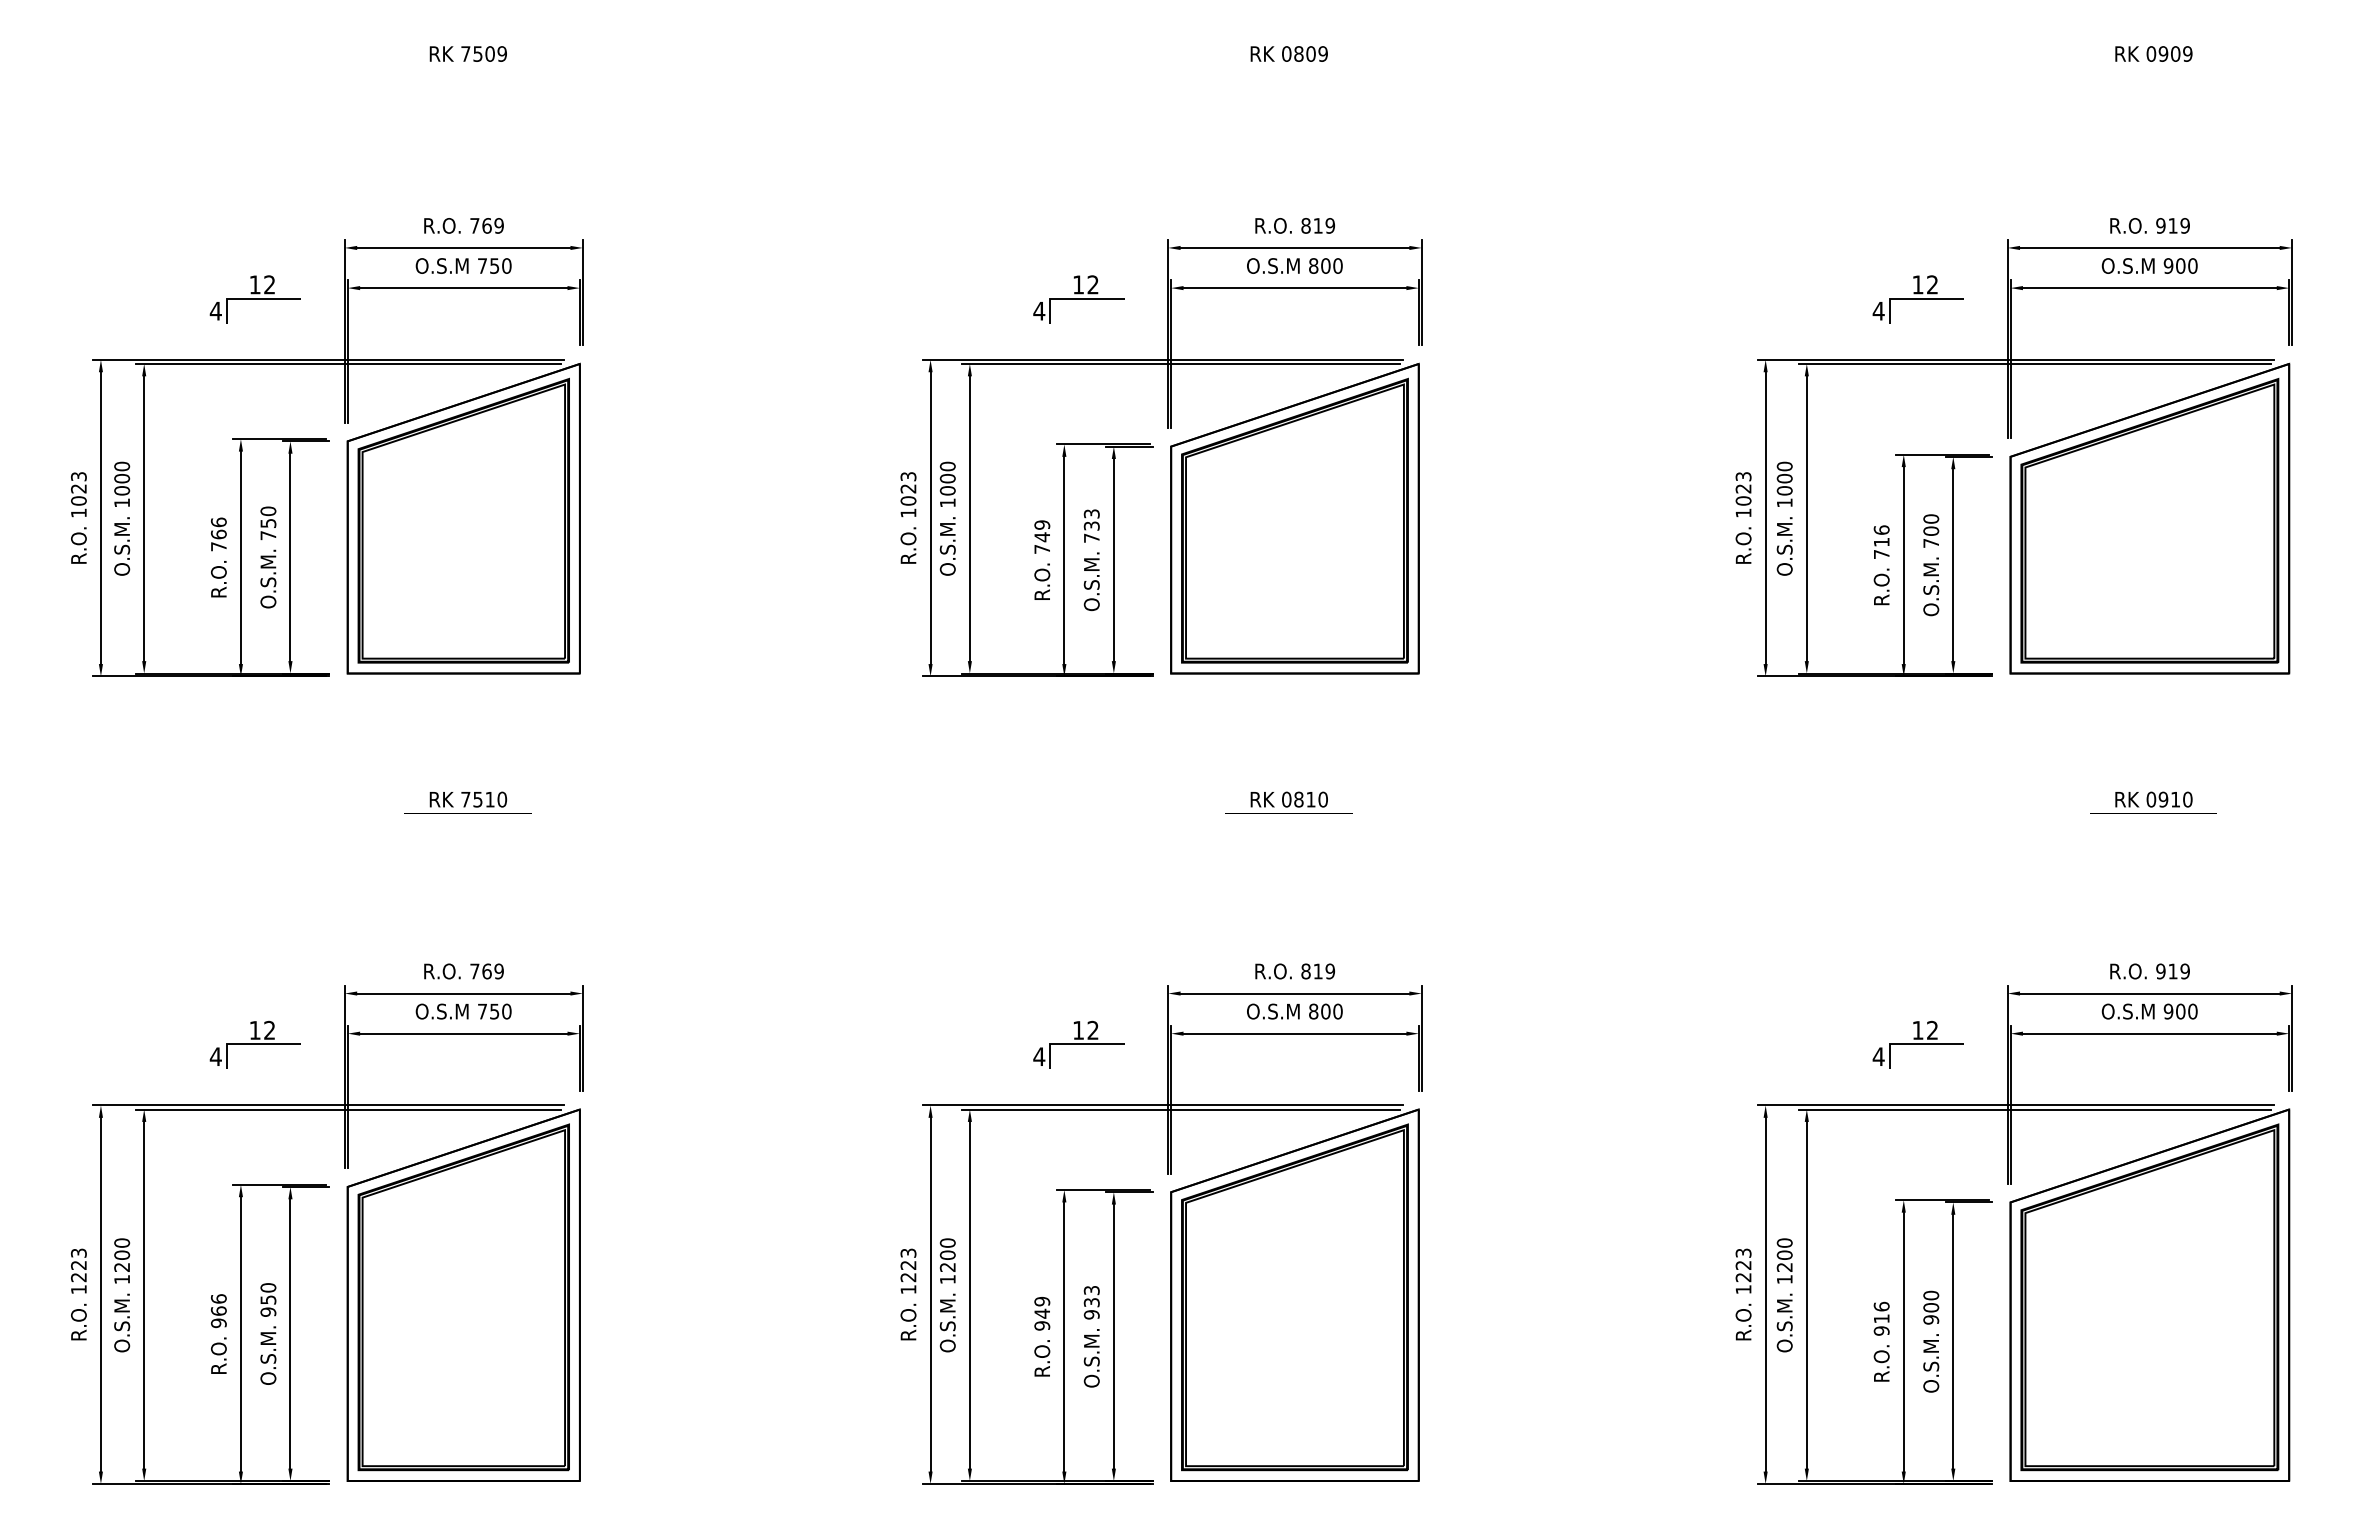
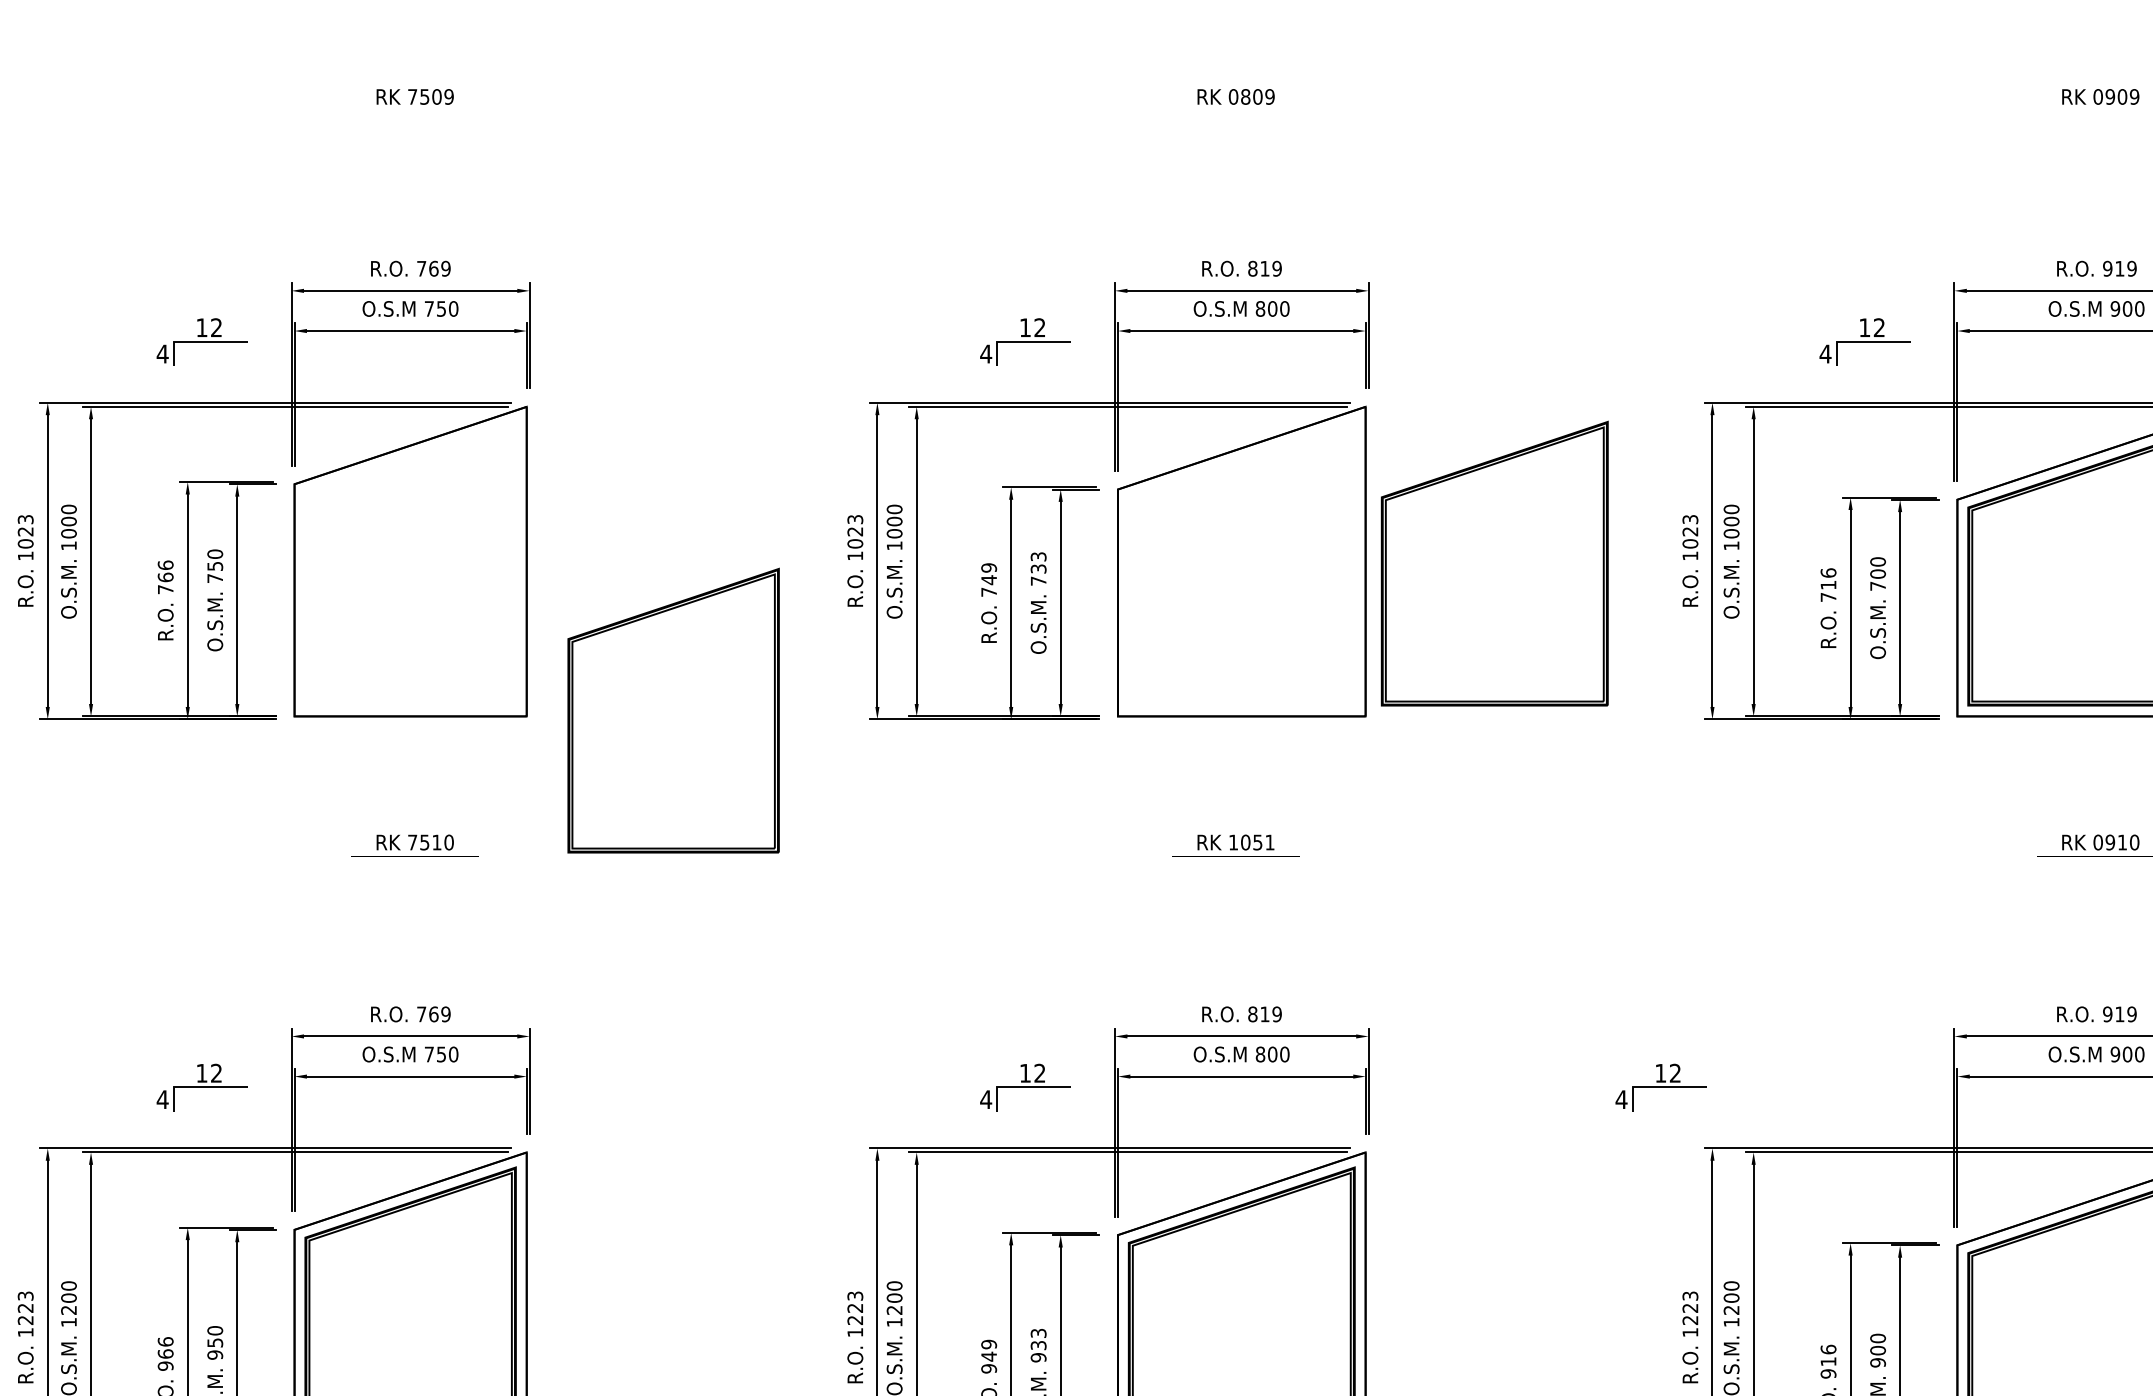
part: (463, 520) -> (673, 710), moved
part: (1294, 520) -> (1494, 563), moved
text: (1304, 799) -> (1251, 842), 0810 -> 1051
part: (1917, 1044) -> (1660, 1087), moved

